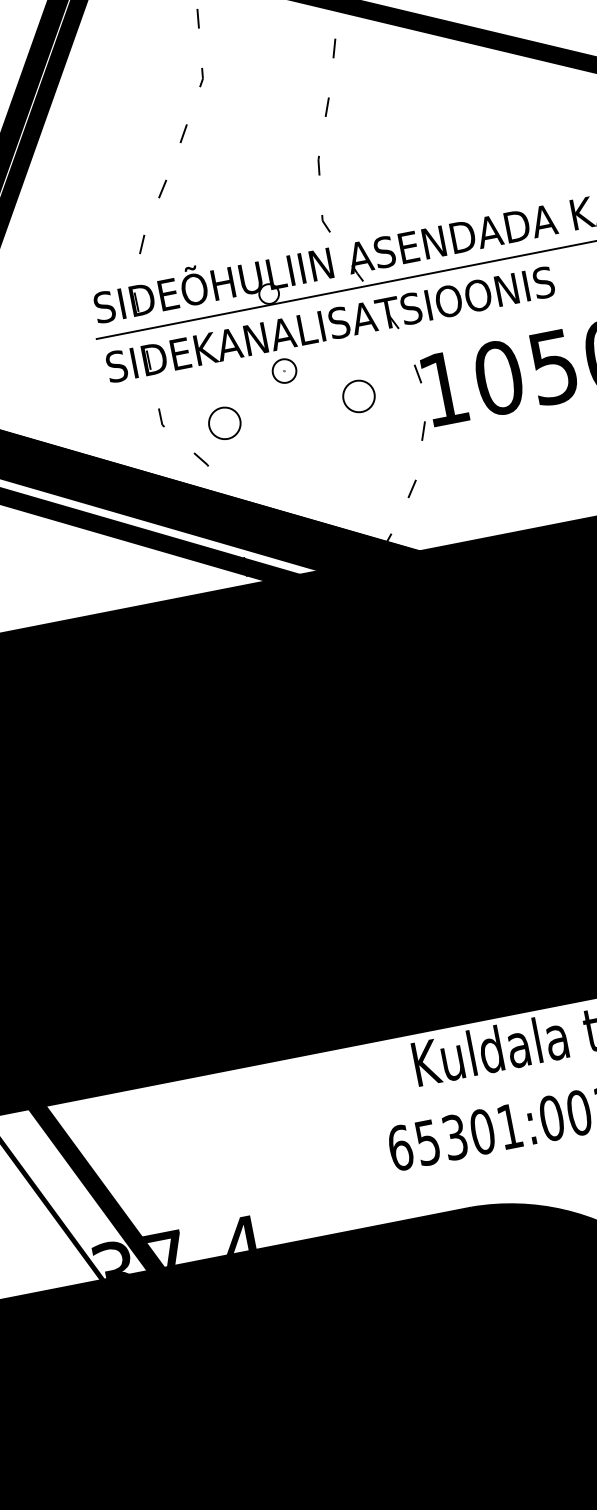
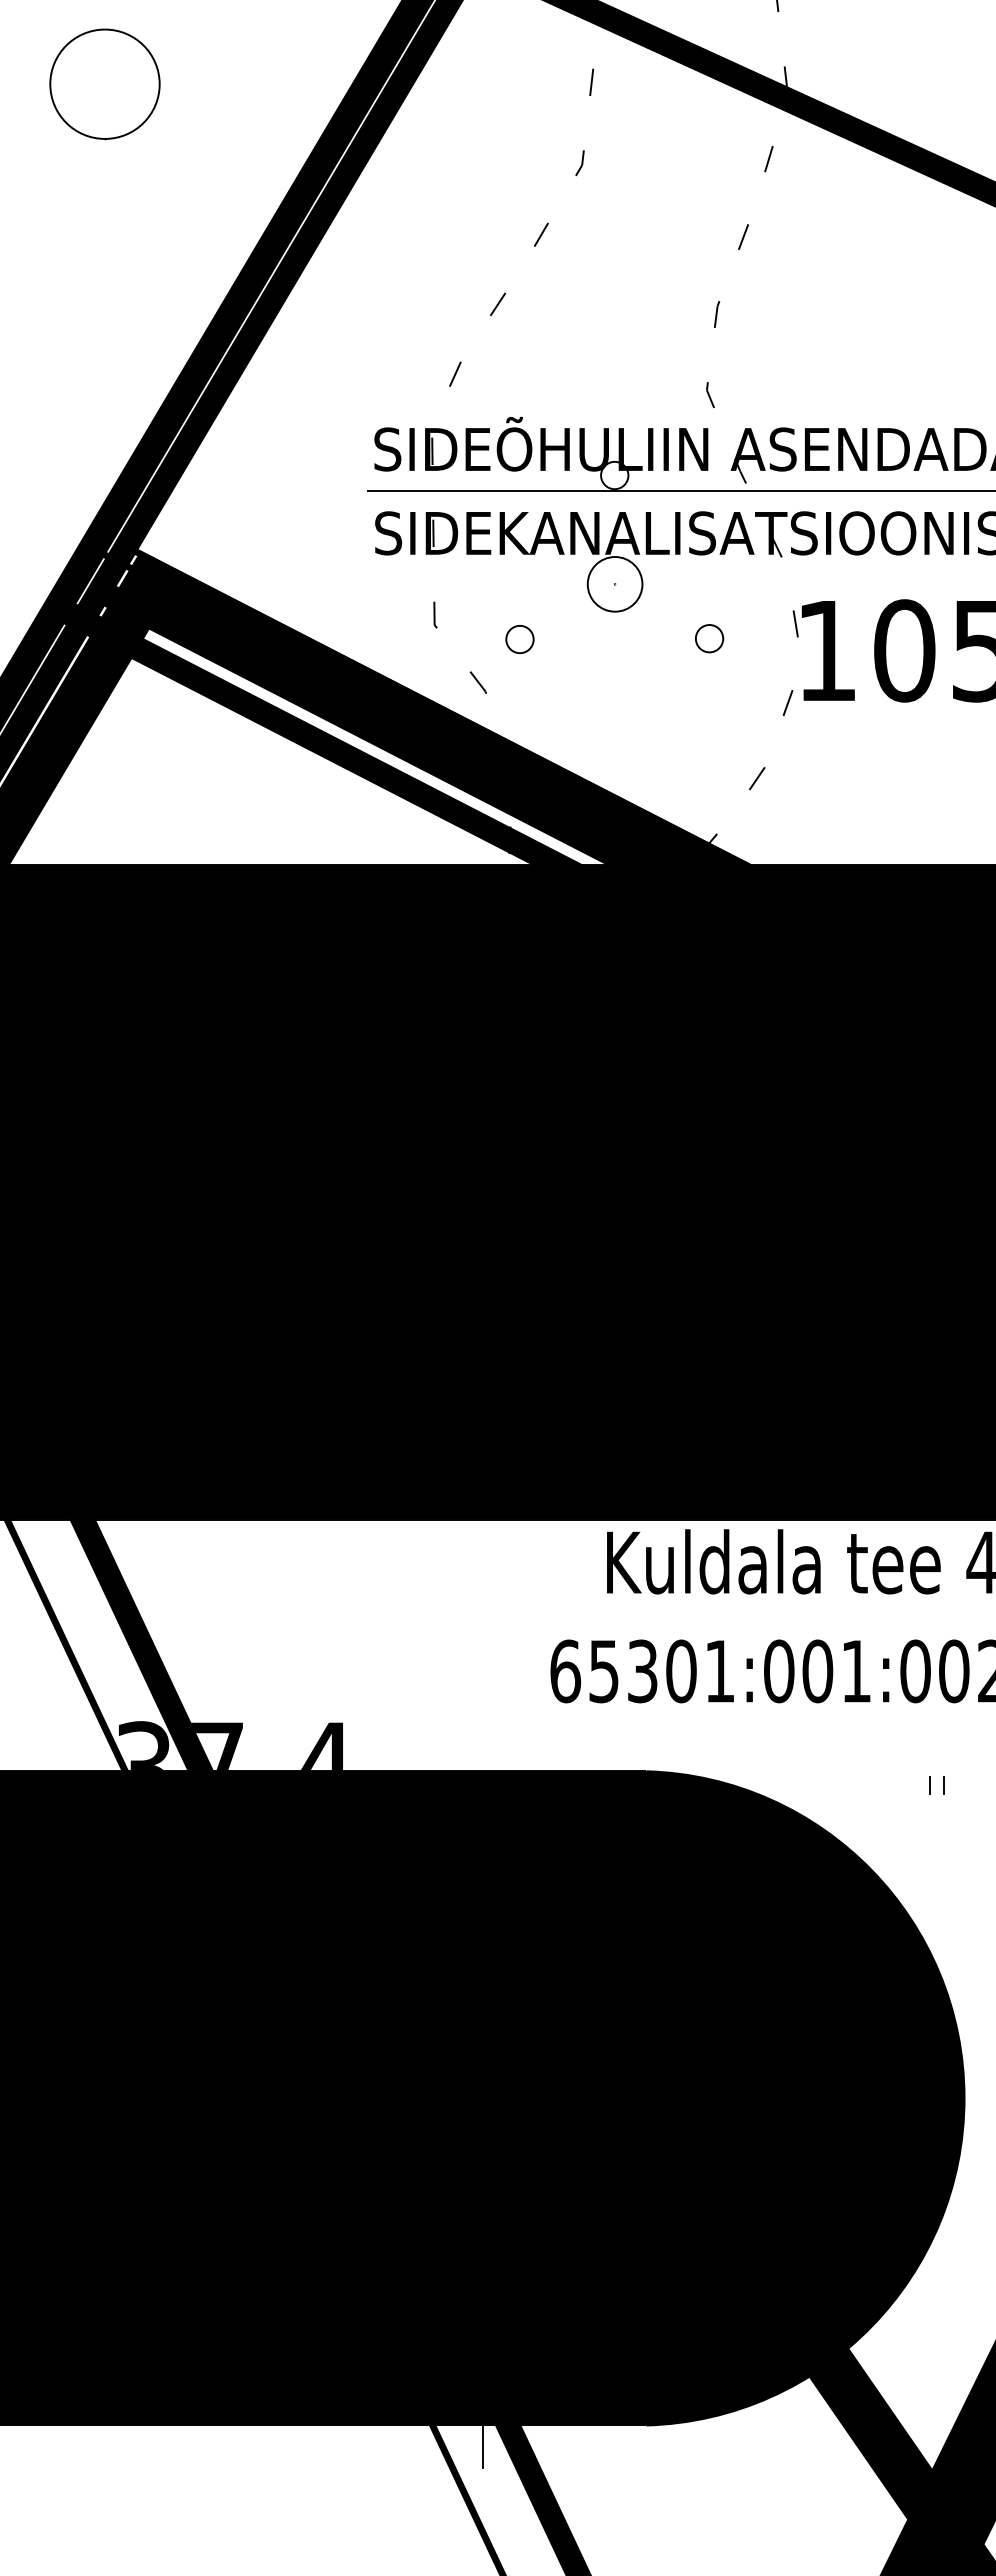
circle: (284, 371) -> (614, 584), size x1.67
circle: (358, 396) -> (709, 638), size x0.62
circle: (224, 423) -> (519, 639), size x0.62

